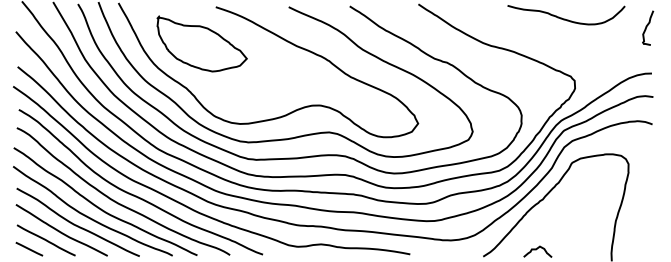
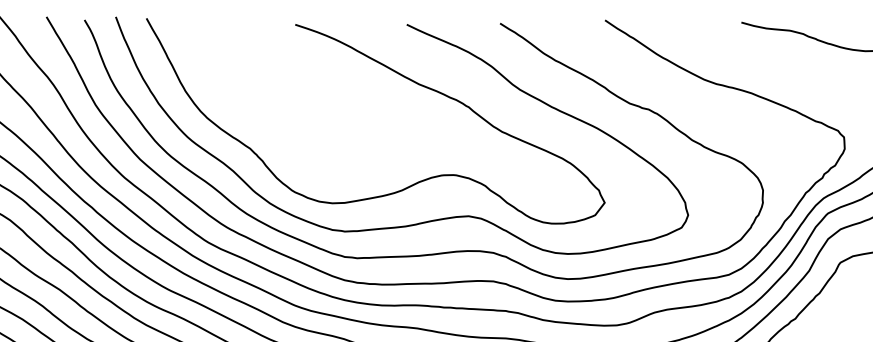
part: (201, 43) -> (273, 80), removed

